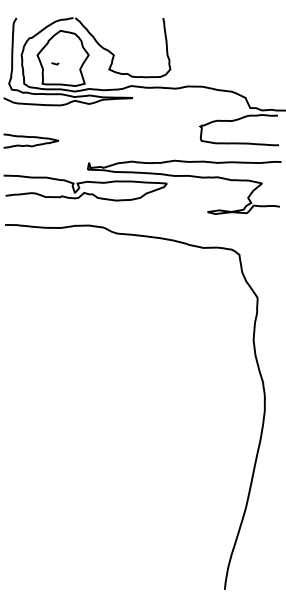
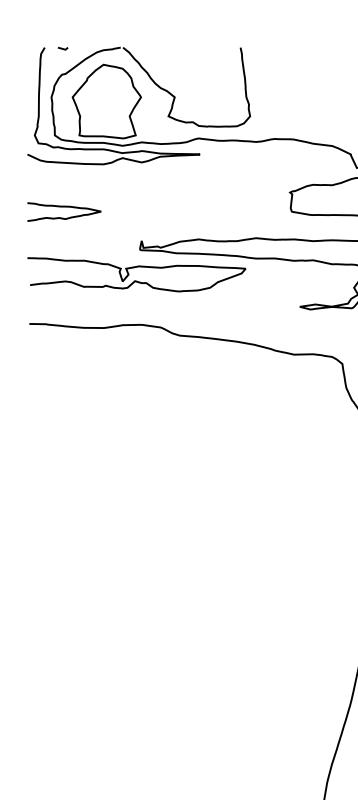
line: (55, 63) -> (63, 48), moved

